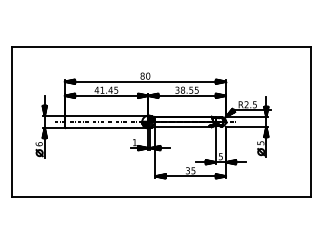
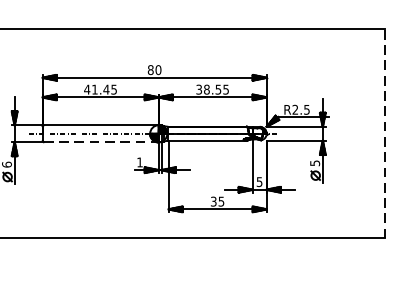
line: (310, 121) -> (384, 133), solid -> dashed
line: (107, 128) -> (101, 142), solid -> dashed

